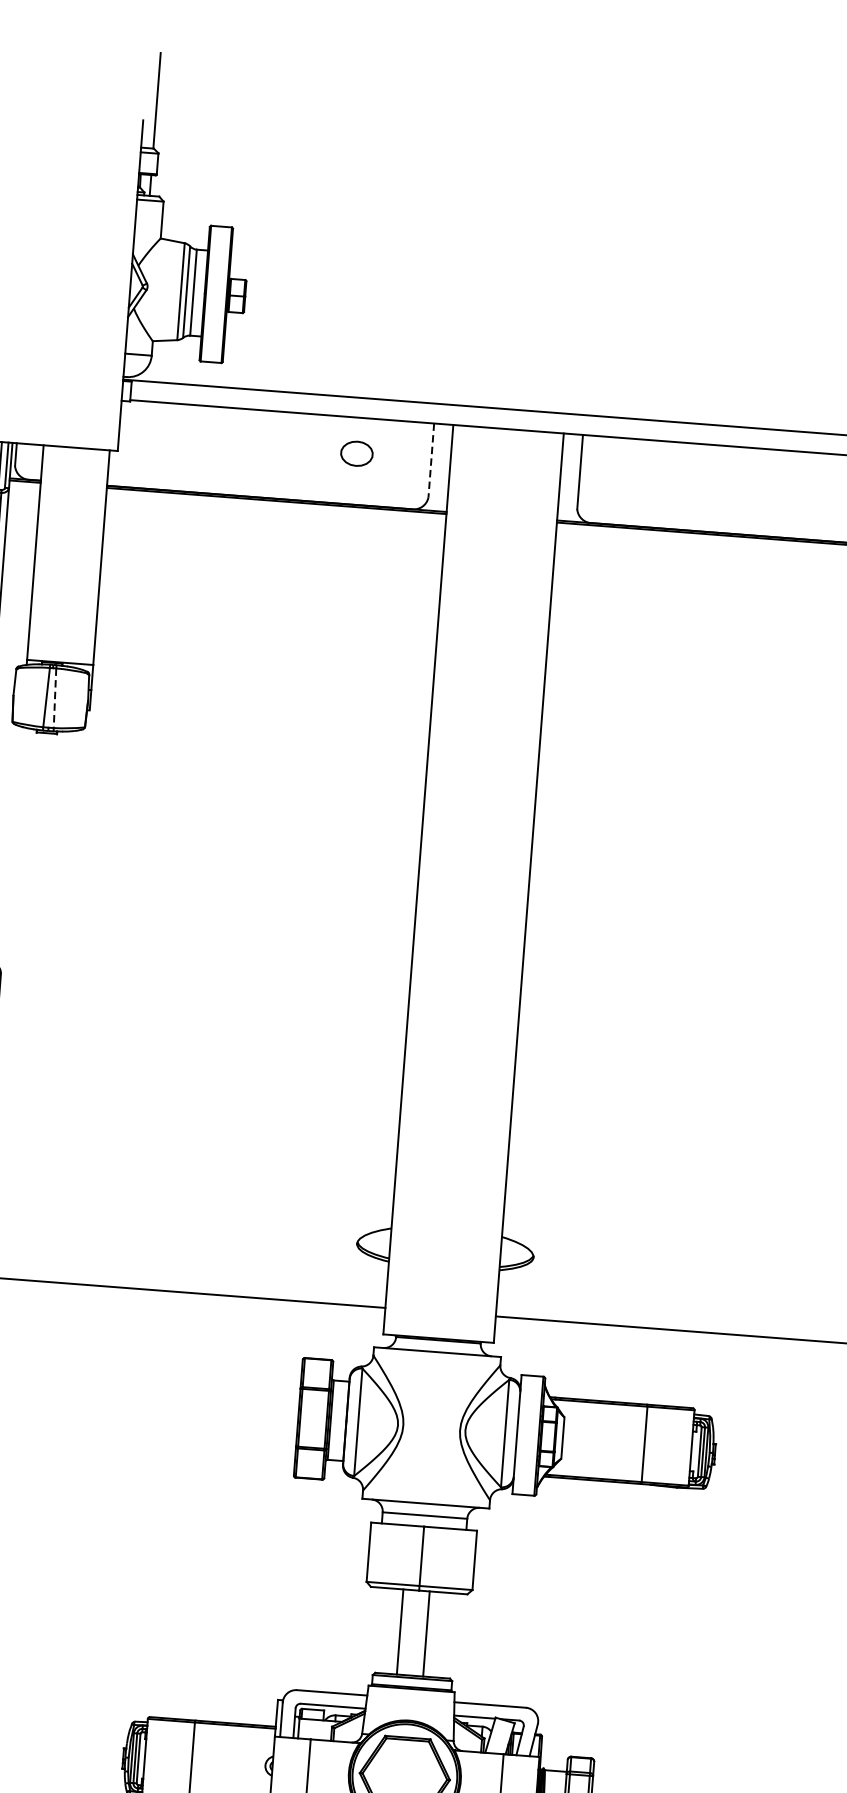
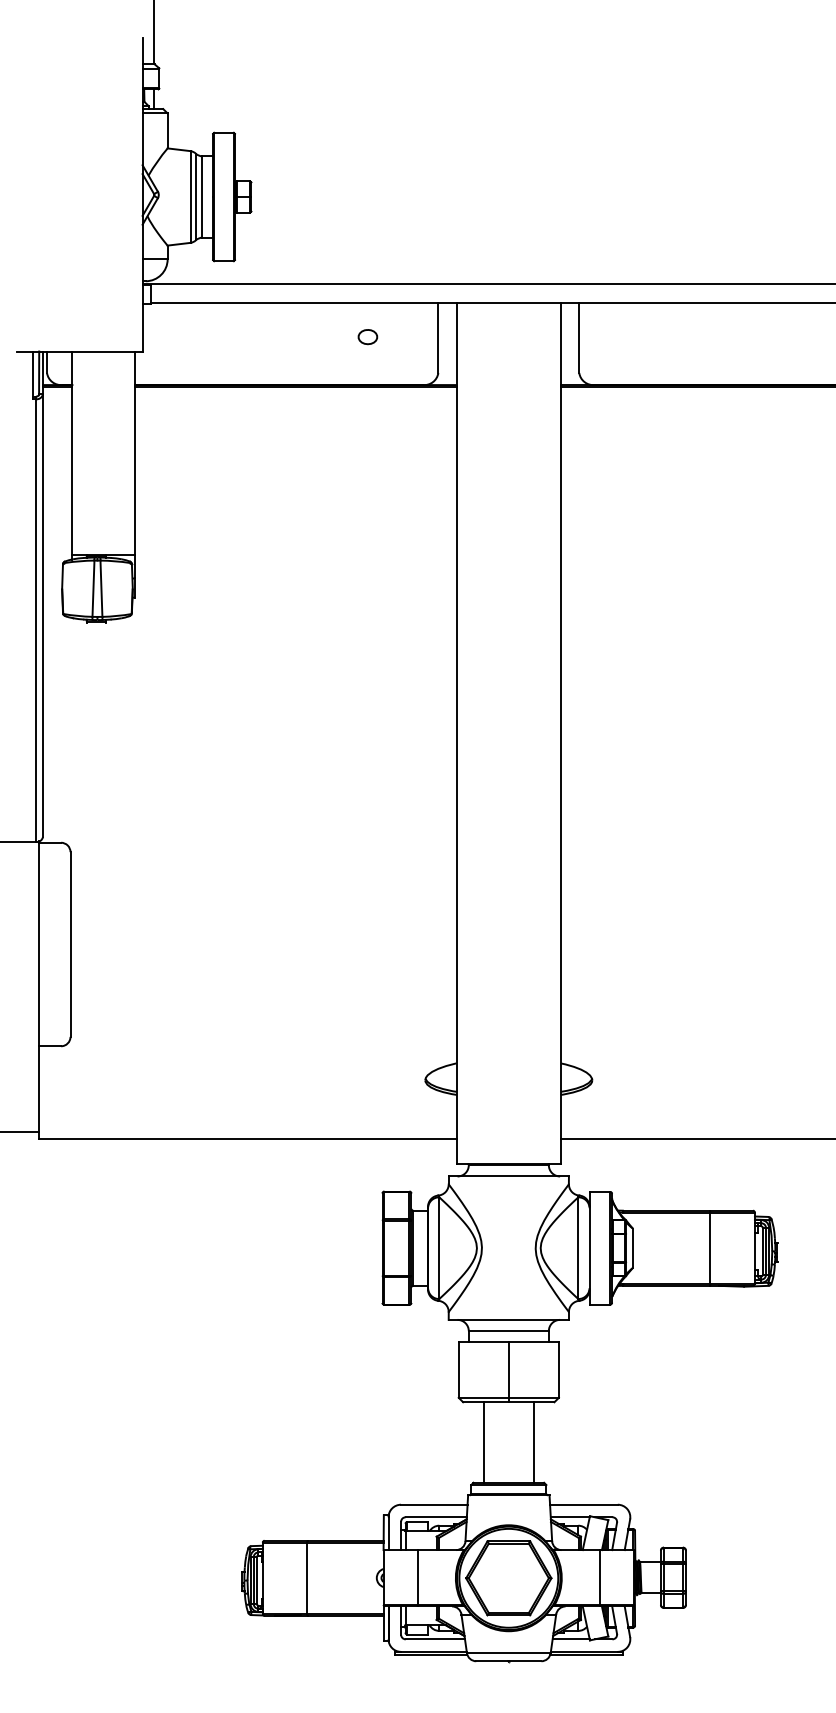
part: (356, 454) -> (367, 337), size x0.62
line: (431, 461) -> (438, 338), dashed -> solid
line: (55, 699) -> (101, 589), dashed -> solid
line: (399, 1631) -> (533, 1442), moved
line: (426, 1633) -> (483, 1442), moved

